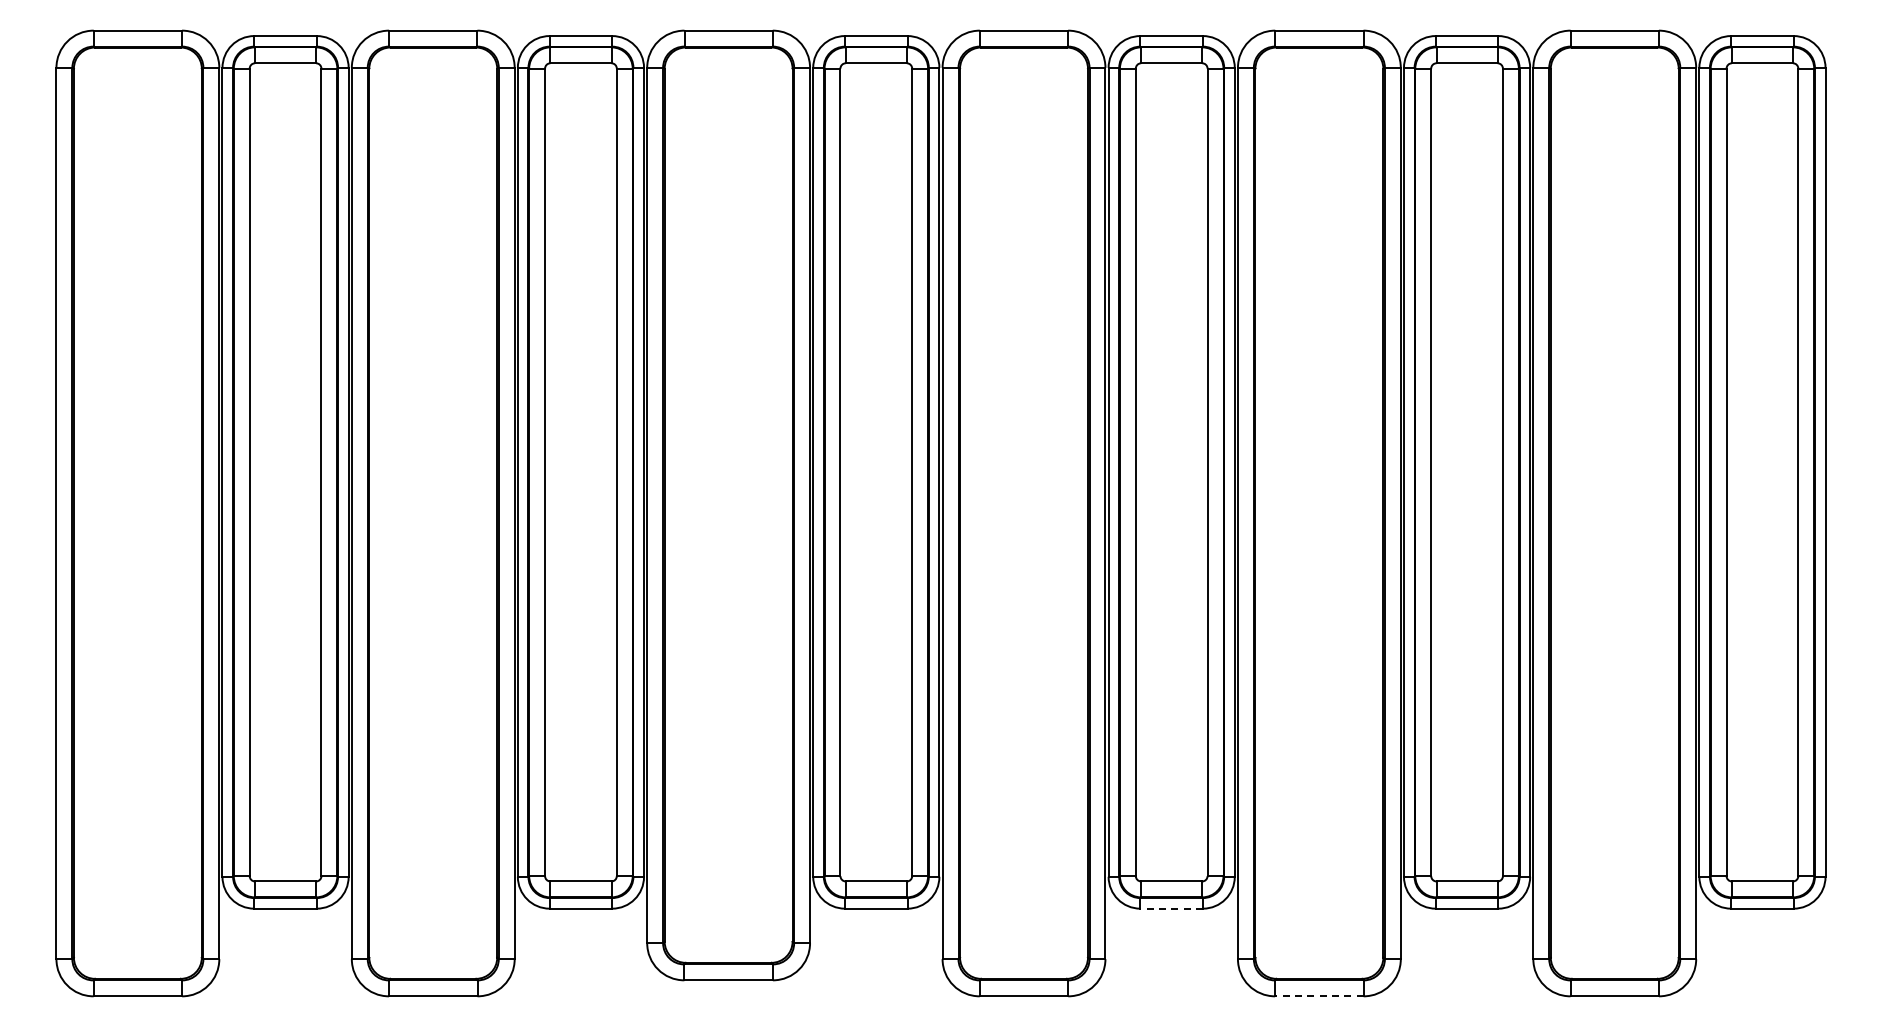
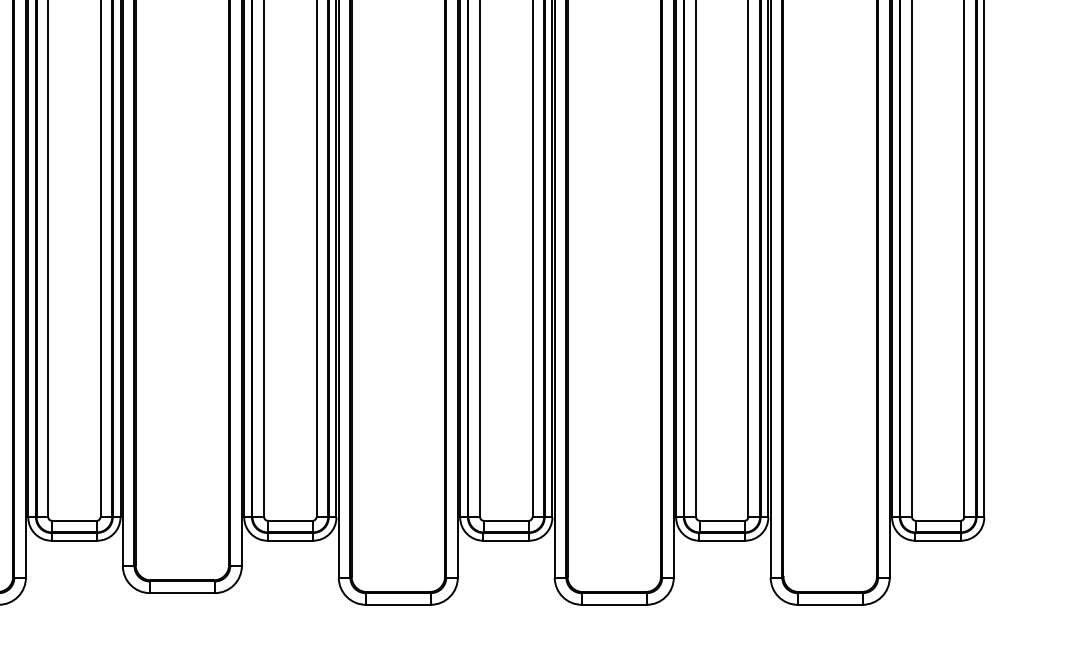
line: (1171, 908) -> (506, 540), dashed -> solid
line: (1318, 996) -> (613, 604), dashed -> solid

